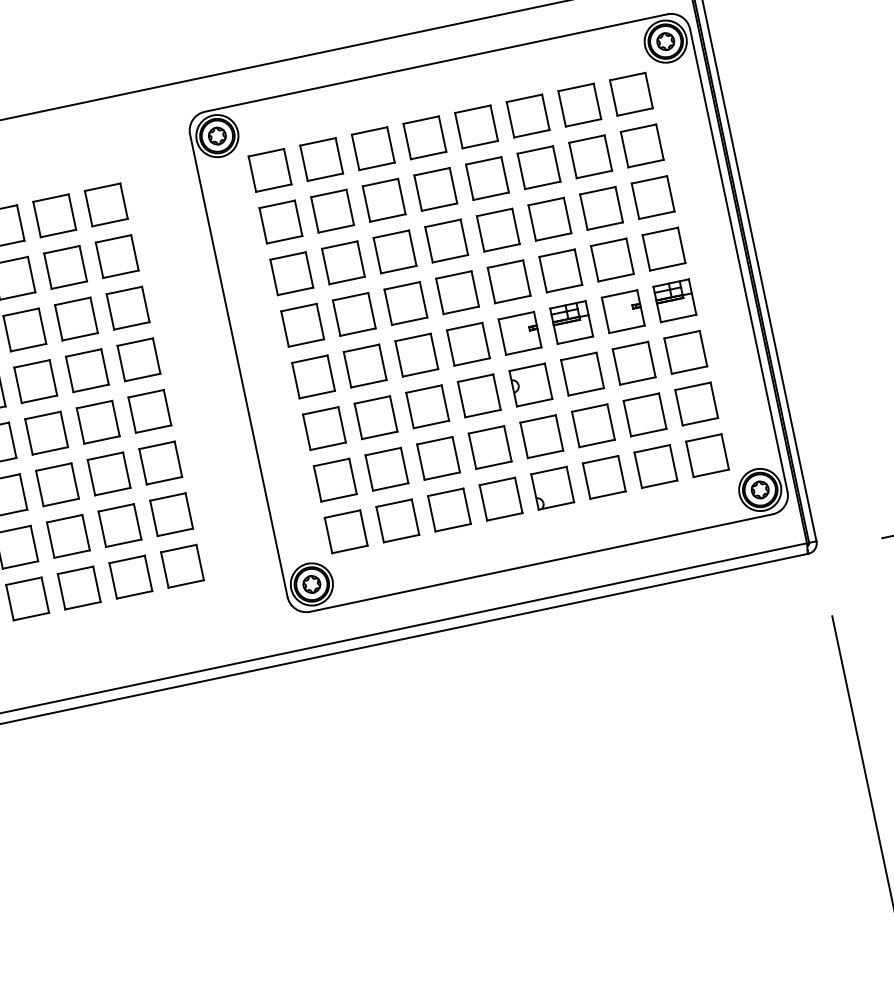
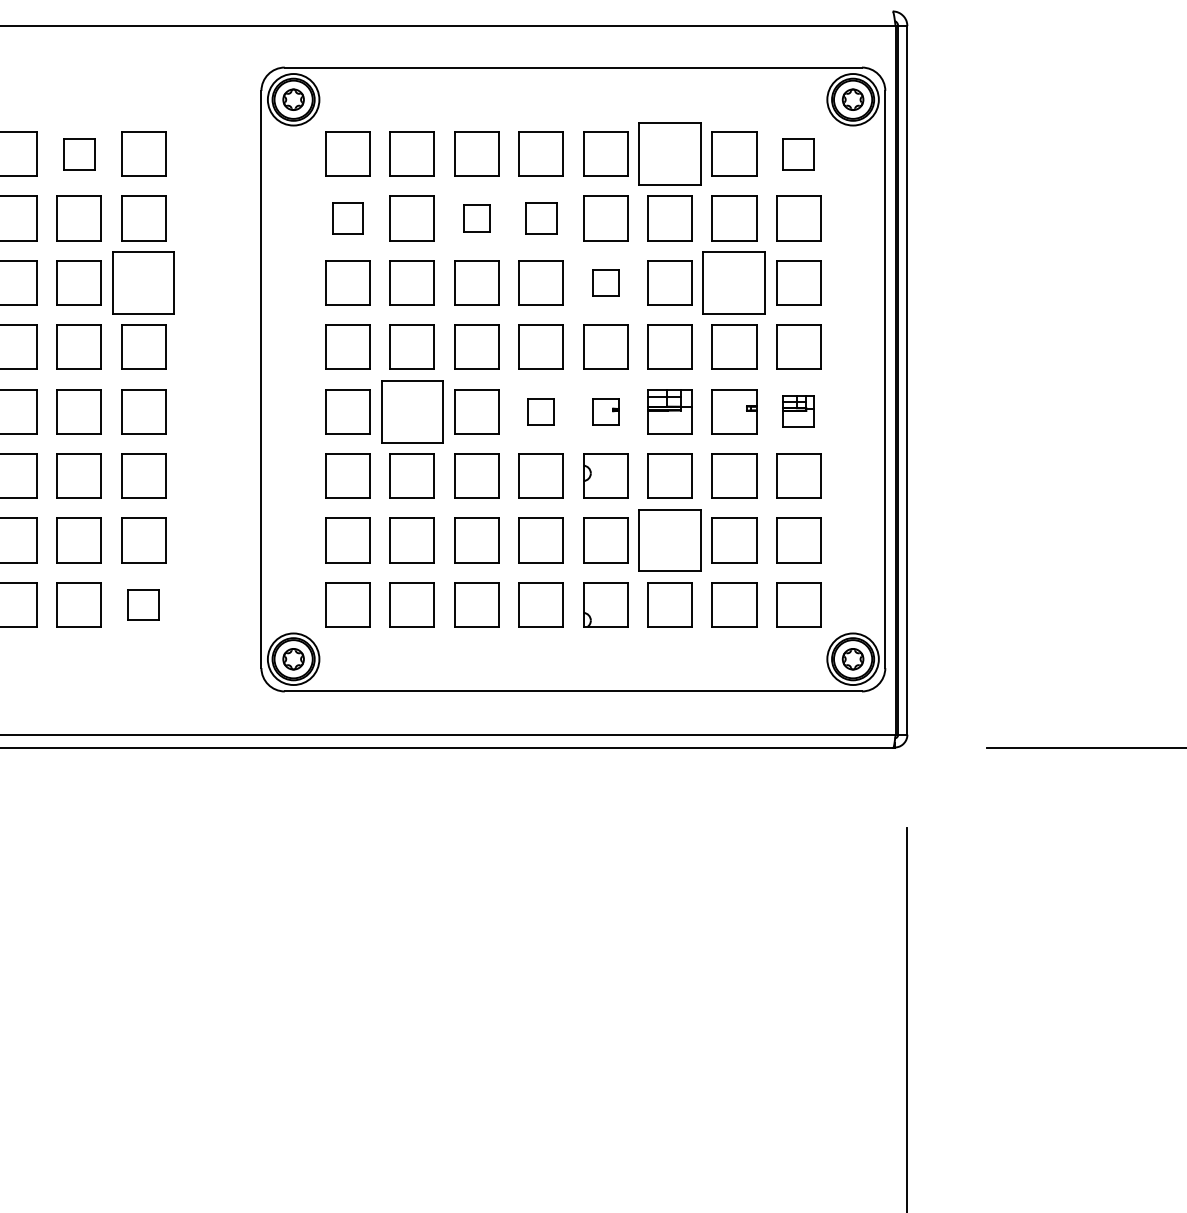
part: (631, 93) -> (798, 153), size x0.7
part: (527, 115) -> (669, 153), size x1.4
part: (435, 189) -> (540, 218), size x0.7
part: (383, 200) -> (476, 218), size x0.6
part: (601, 208) -> (734, 282), size x1.4
part: (54, 215) -> (78, 153), size x0.7
part: (280, 222) -> (347, 218), size x0.7
part: (498, 229) -> (605, 282), size x0.6
part: (674, 300) -> (798, 411), size x0.7
part: (127, 307) -> (143, 282), size x1.4
part: (519, 333) -> (605, 411), size x0.6
part: (467, 344) -> (540, 411), size x0.6
part: (364, 366) -> (411, 411), size x1.4
part: (593, 425) -> (669, 540), size x1.4
part: (182, 565) -> (143, 604), size x0.7

